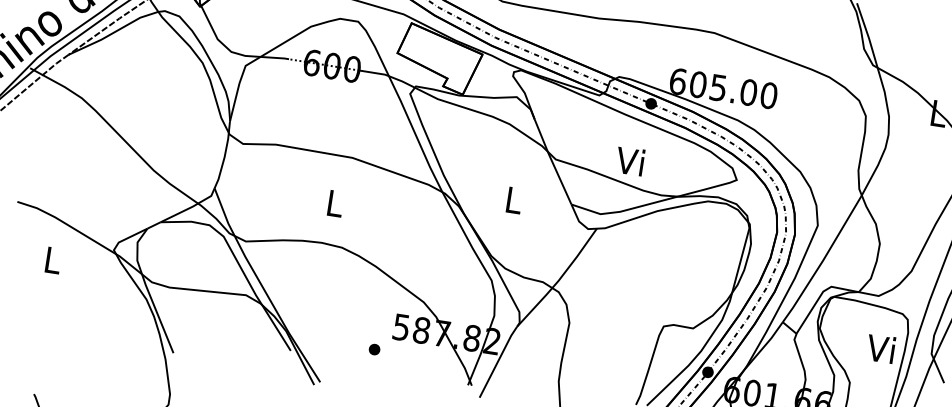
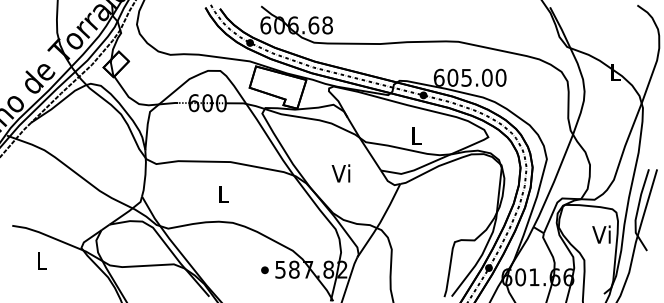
text: (630, 160) -> (415, 135), Vi -> L
text: (511, 199) -> (340, 173), L -> Vi
part: (373, 349) -> (264, 270), moved

